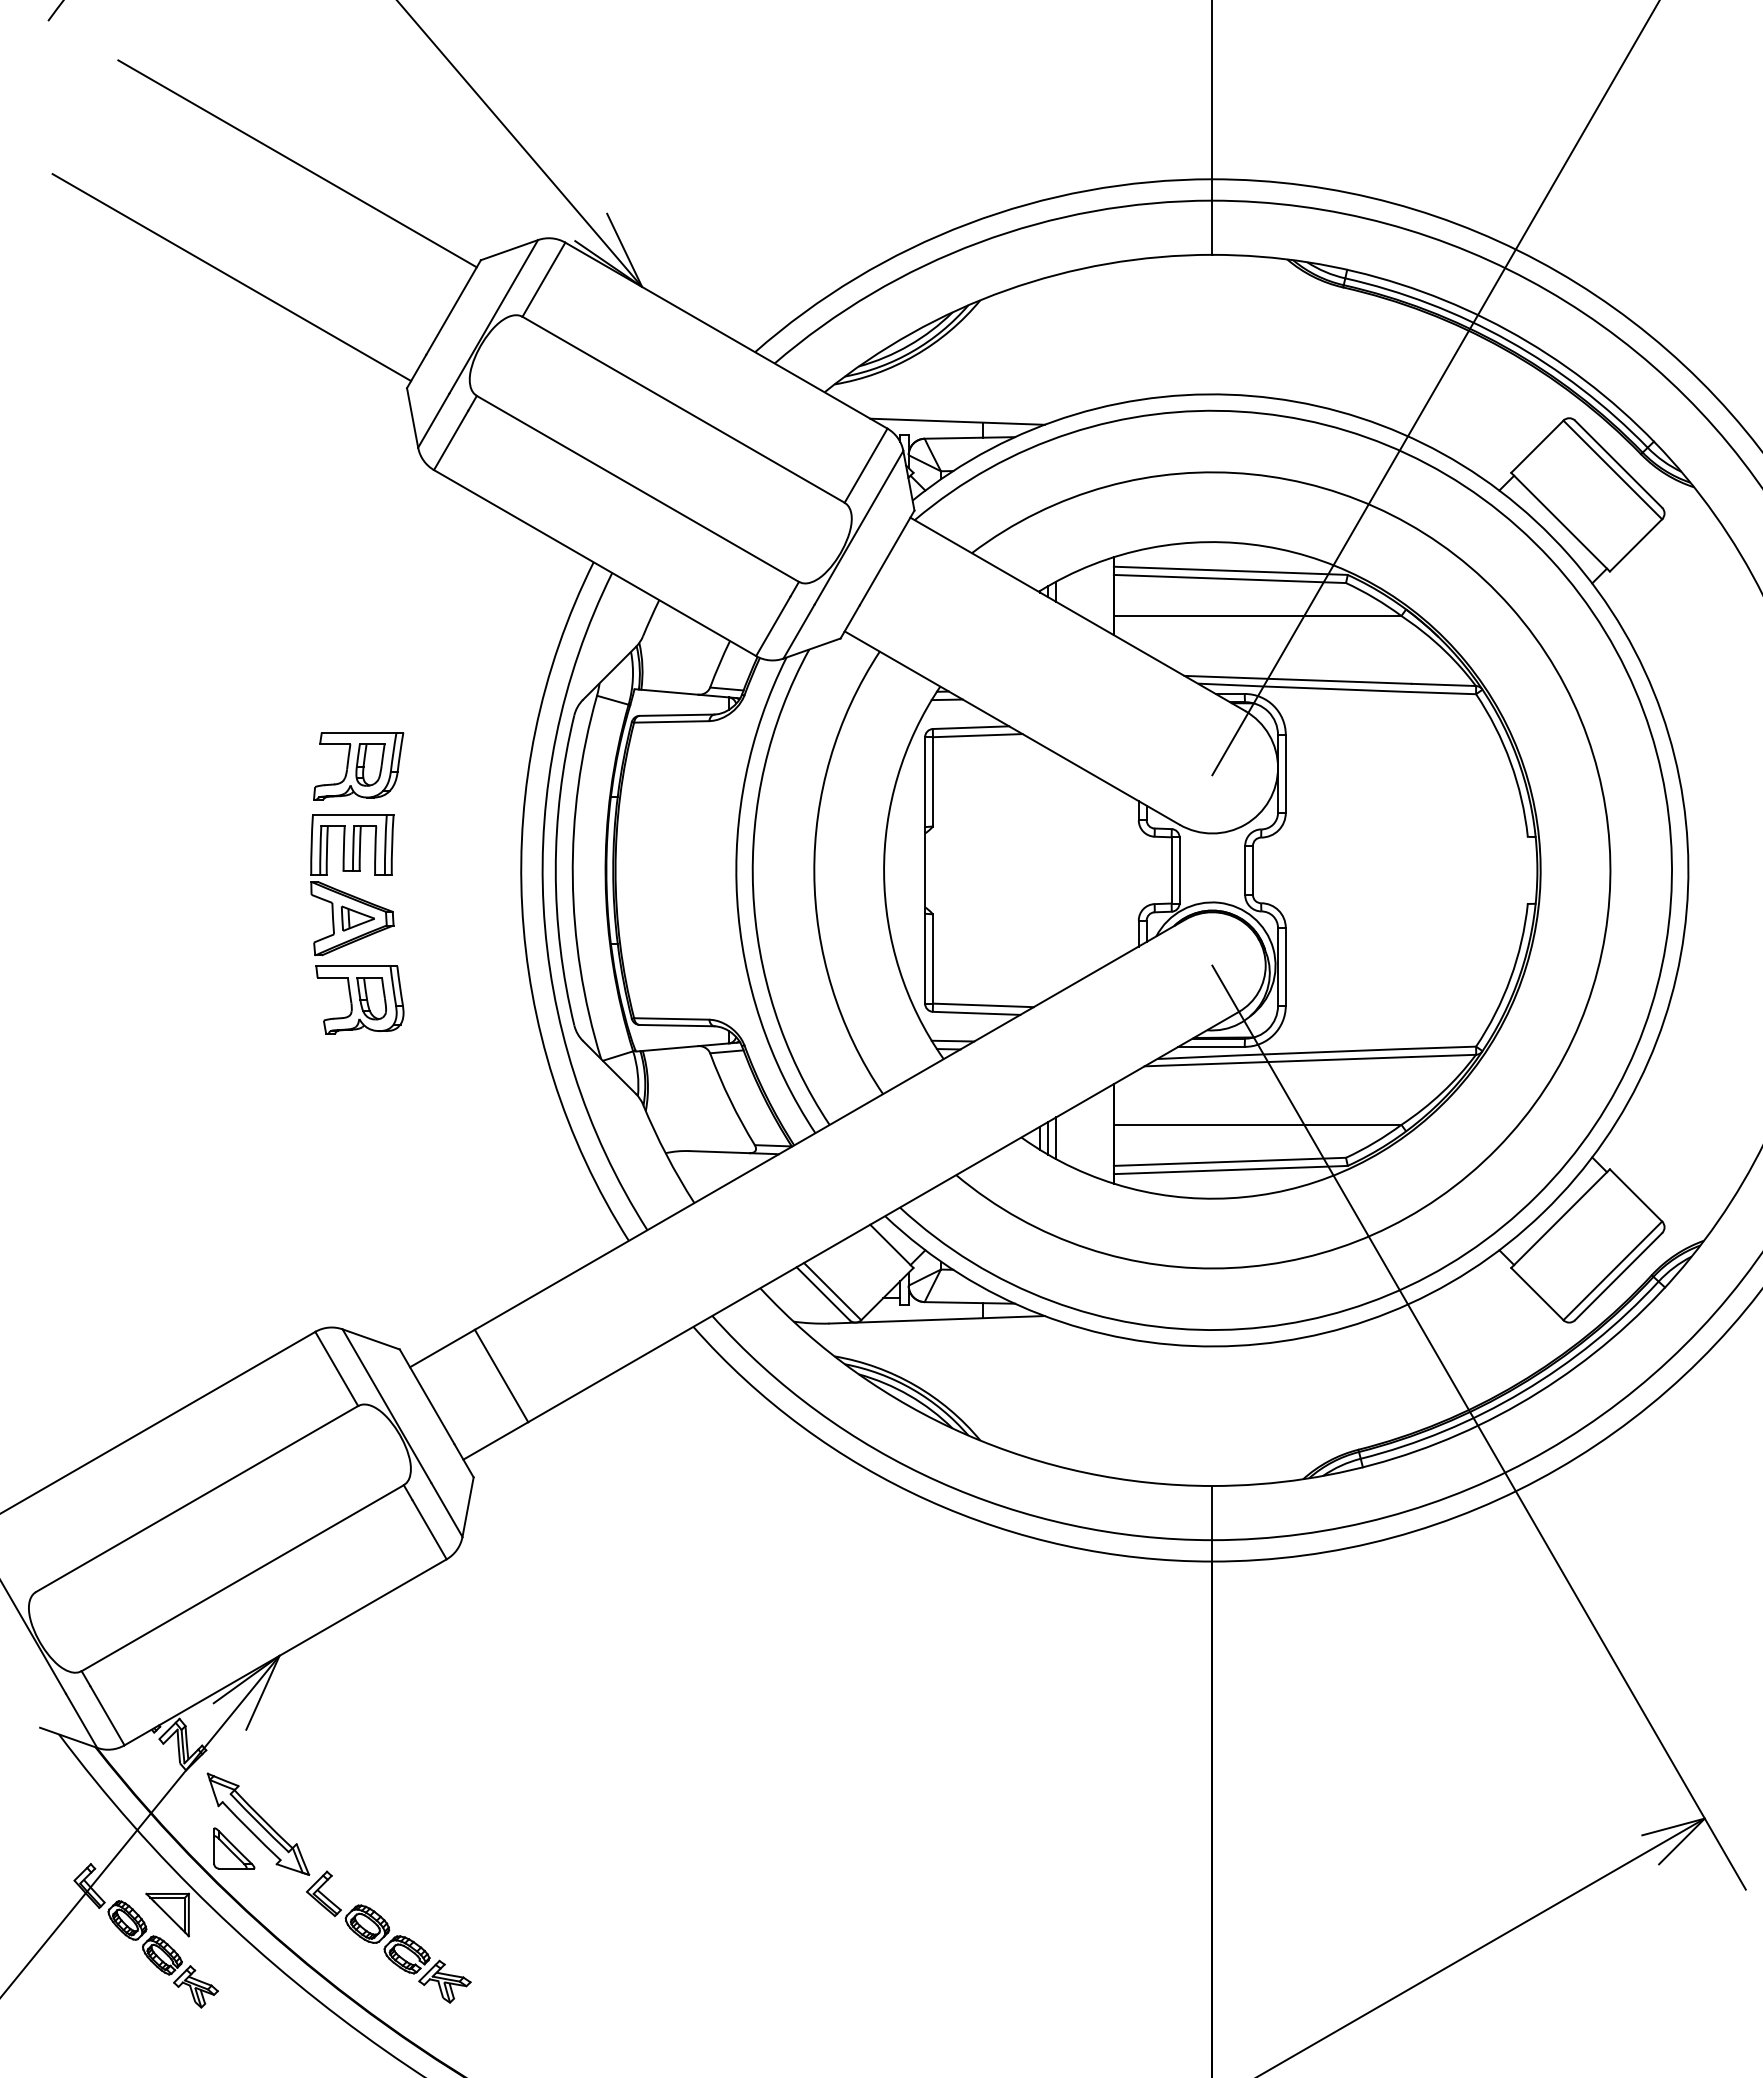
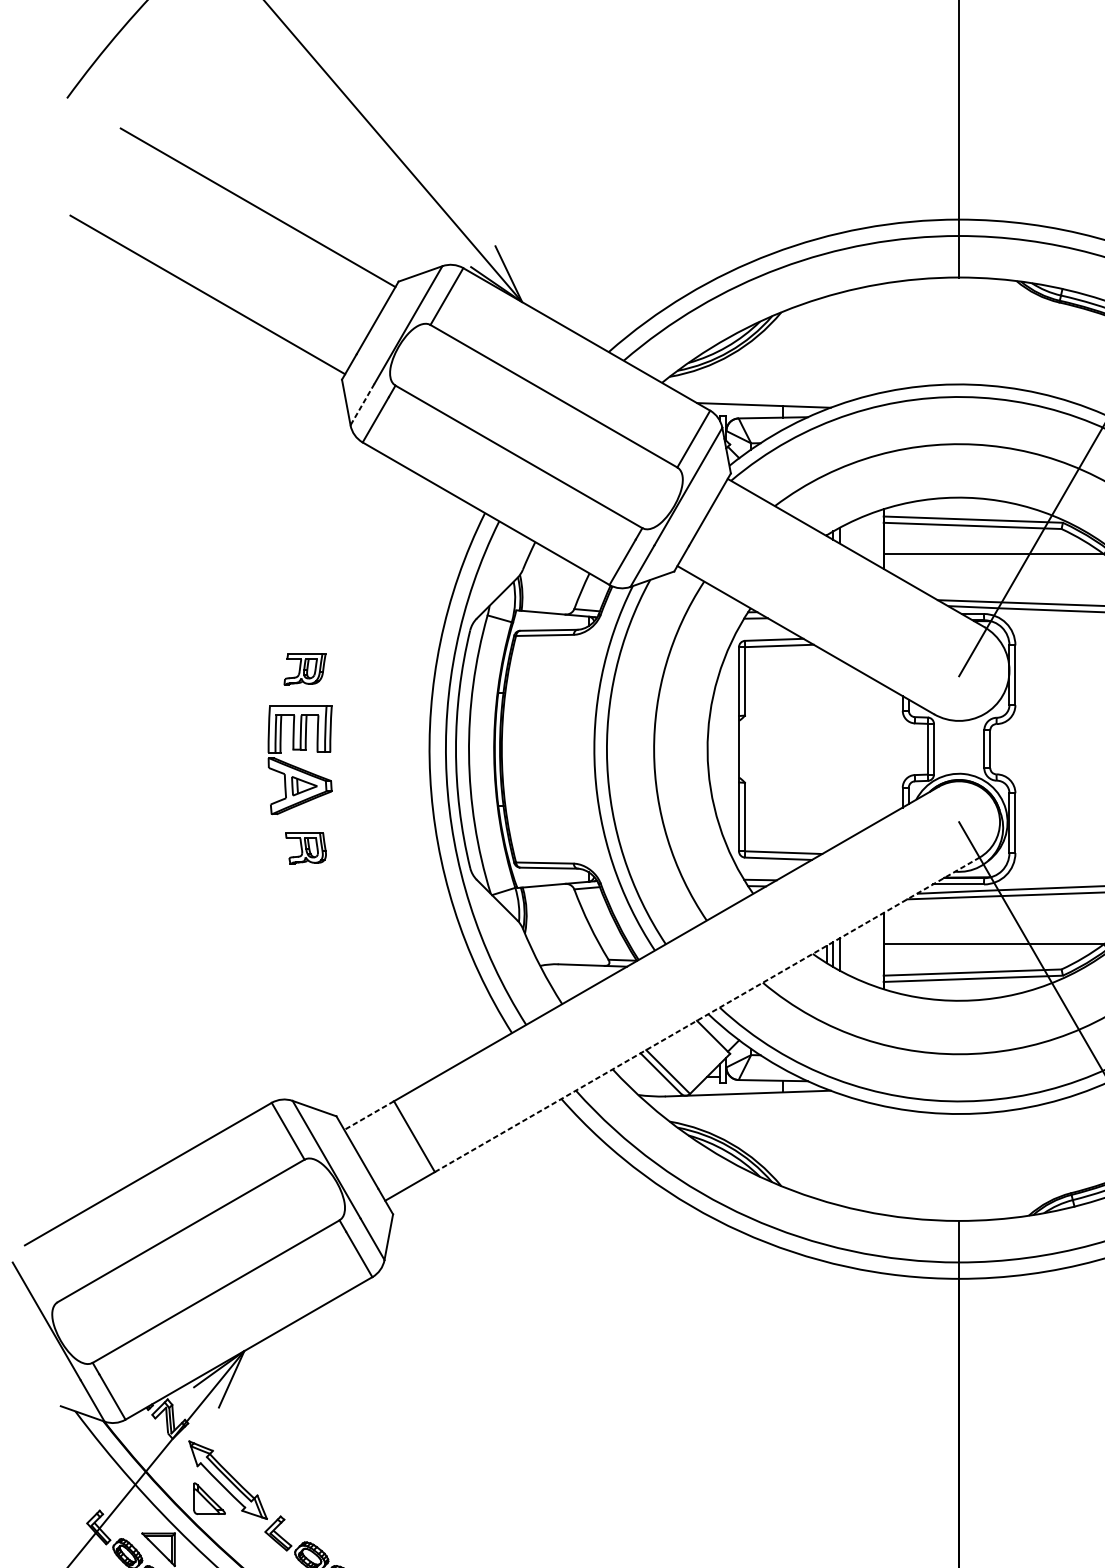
line: (433, 421) -> (362, 405), solid -> dashed
part: (358, 766) -> (304, 669), size x0.6
part: (359, 999) -> (305, 848), size x0.6
line: (884, 1216) -> (707, 1014), solid -> dashed
line: (442, 1348) -> (369, 1115), solid -> dashed

